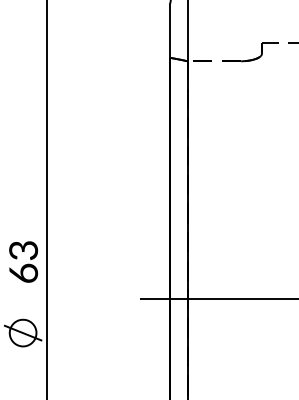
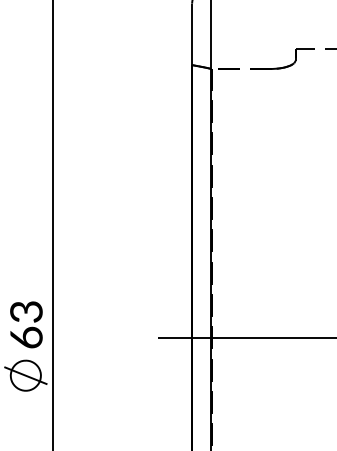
text: (23, 261) -> (26, 324), moved

